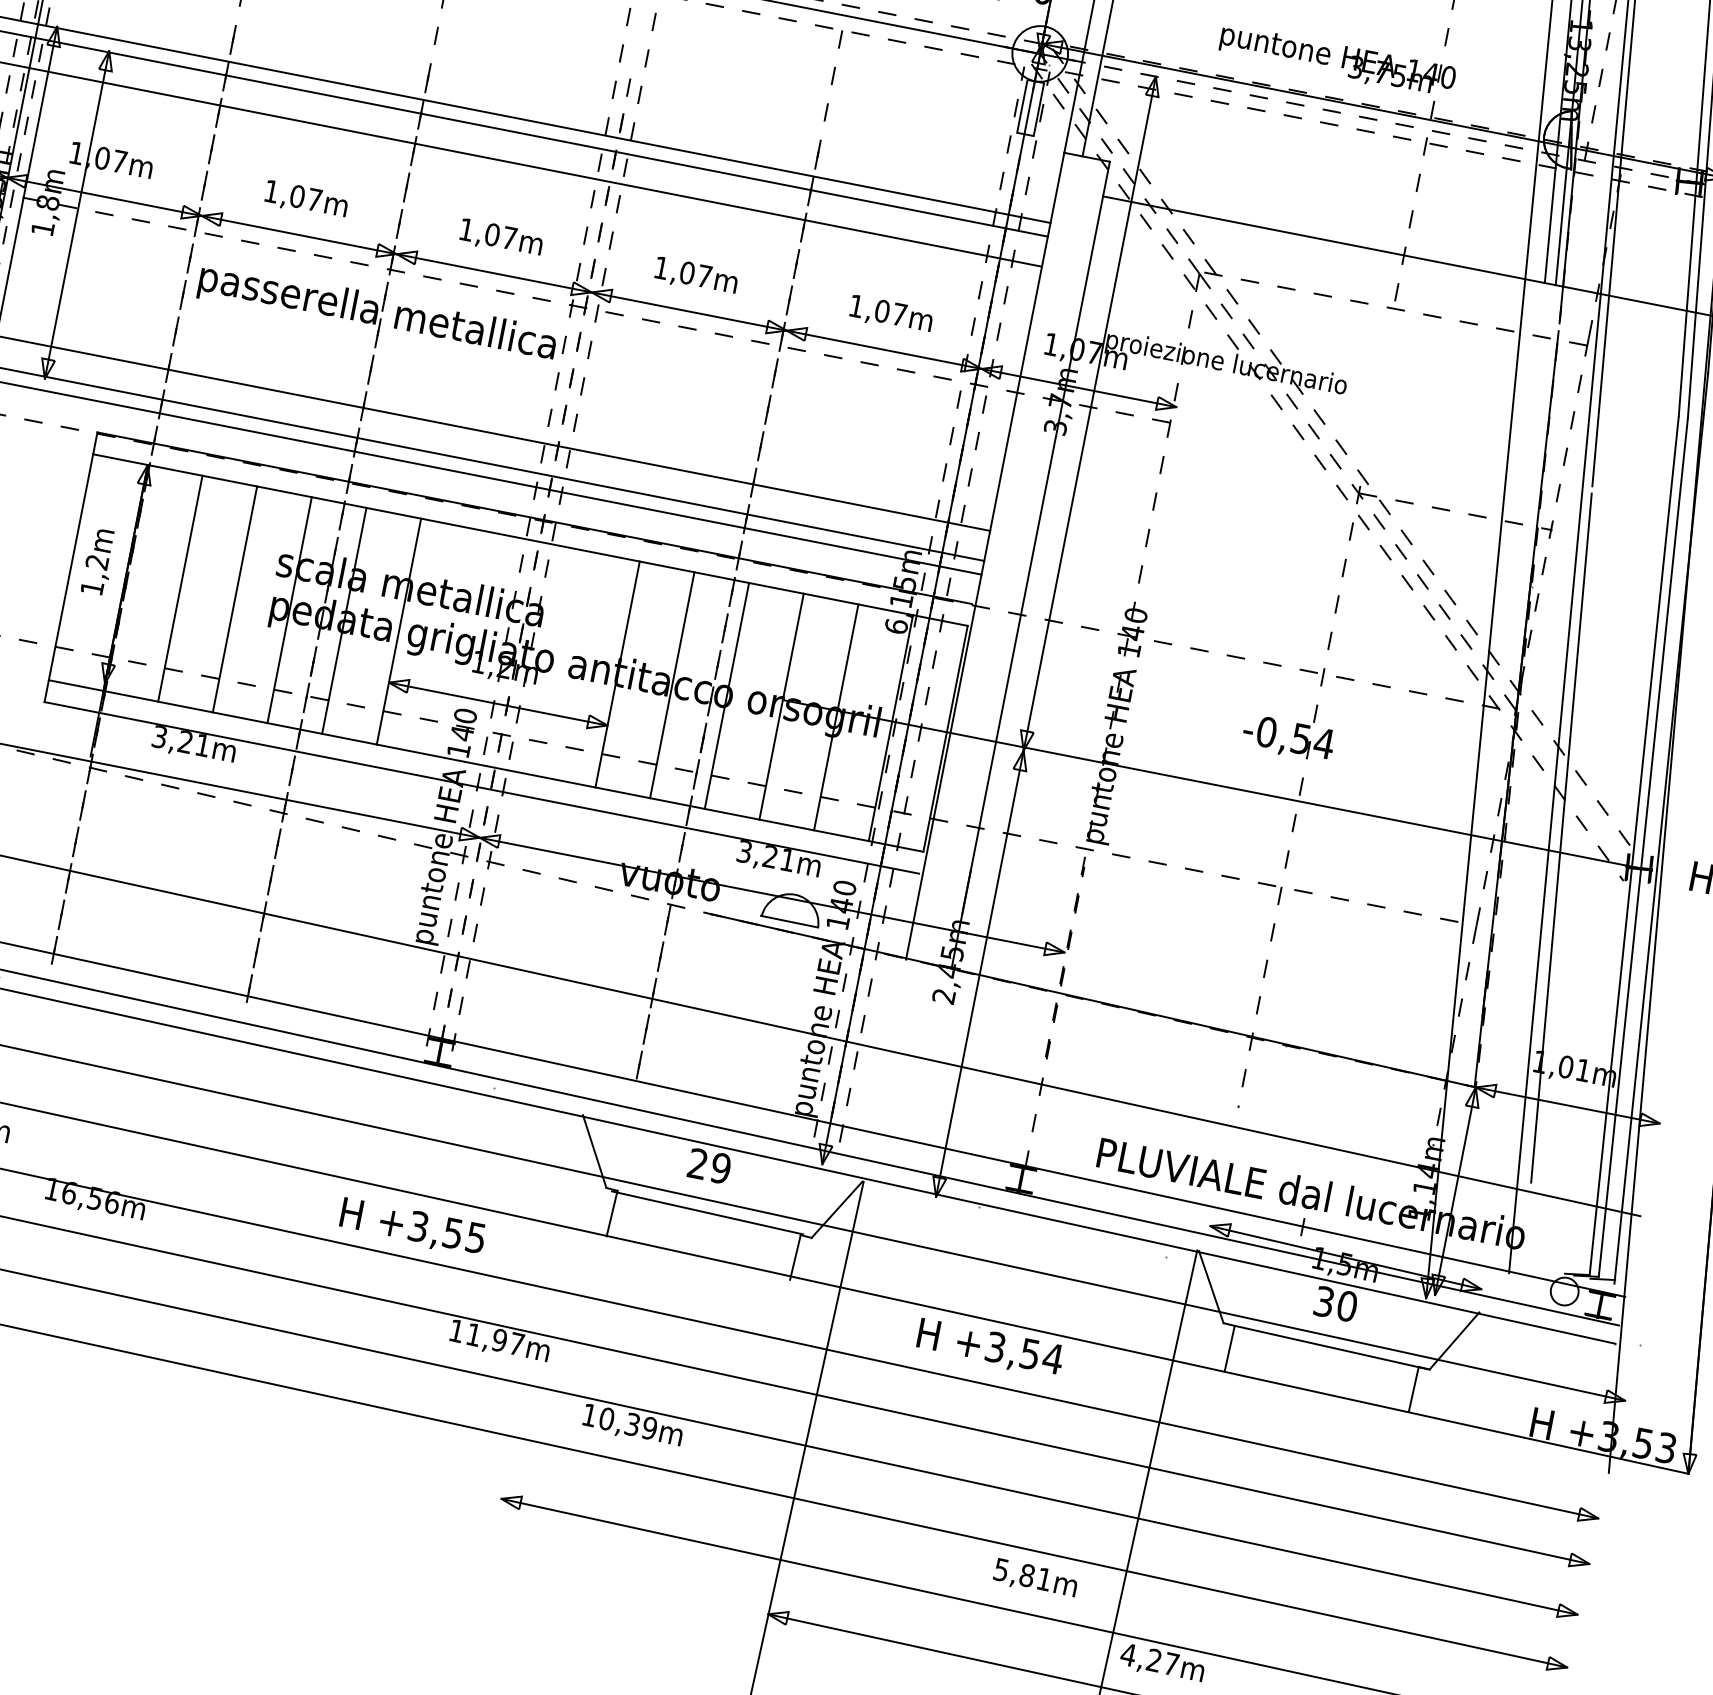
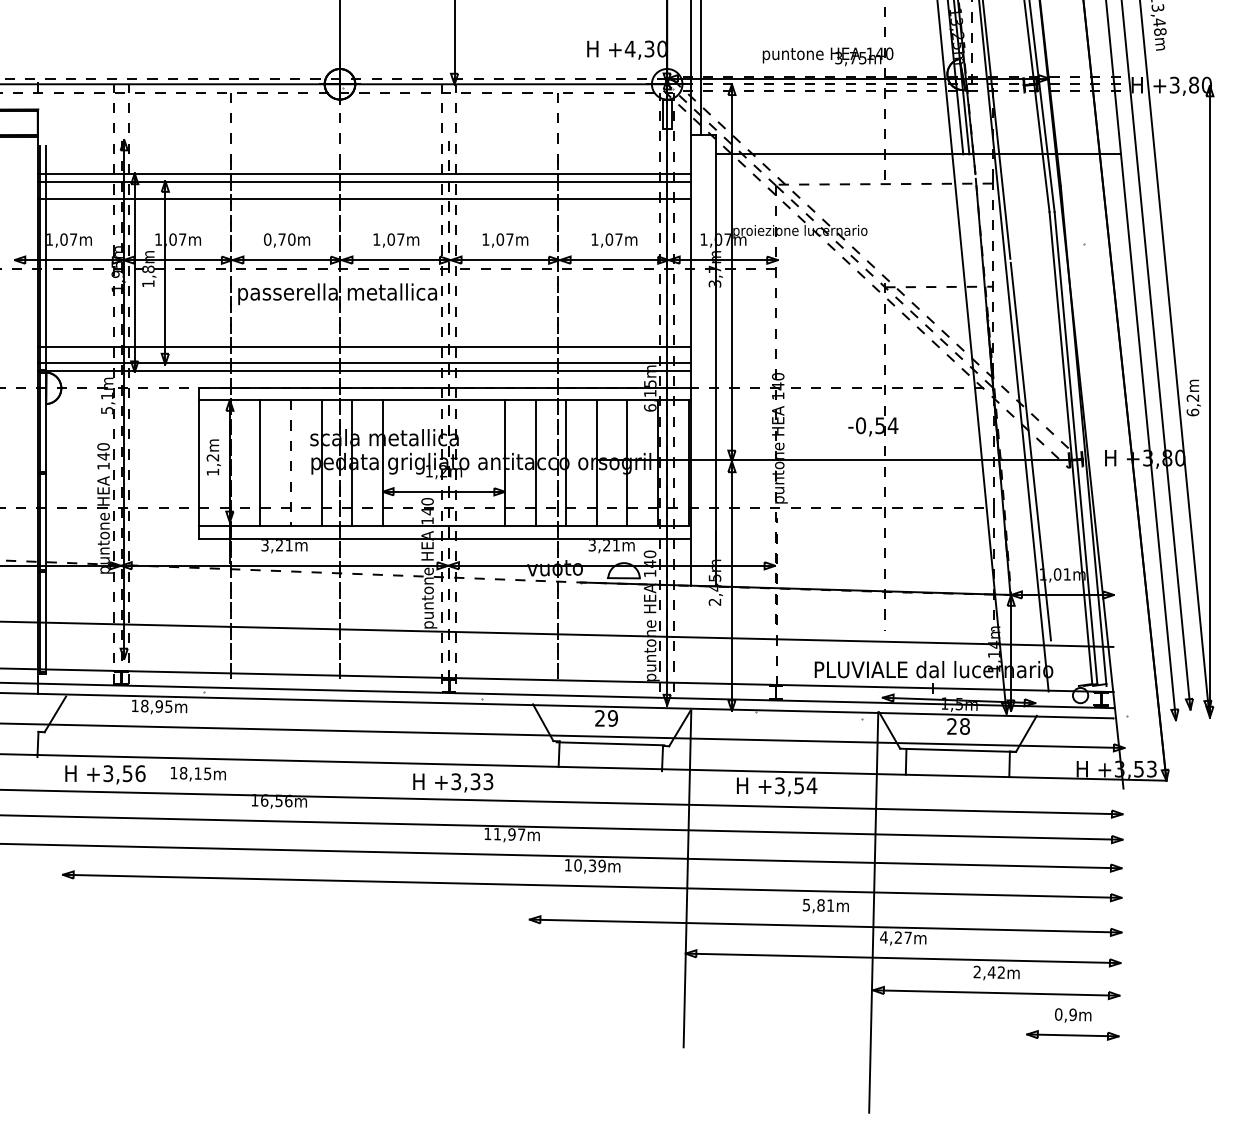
text: (292, 195) -> (279, 239), 1,07m -> 0,70m
line: (235, 600) -> (291, 463), solid -> dashed
text: (465, 1235) -> (482, 781), +3,55 -> +3,33
text: (1335, 1304) -> (958, 726), 30 -> 28

